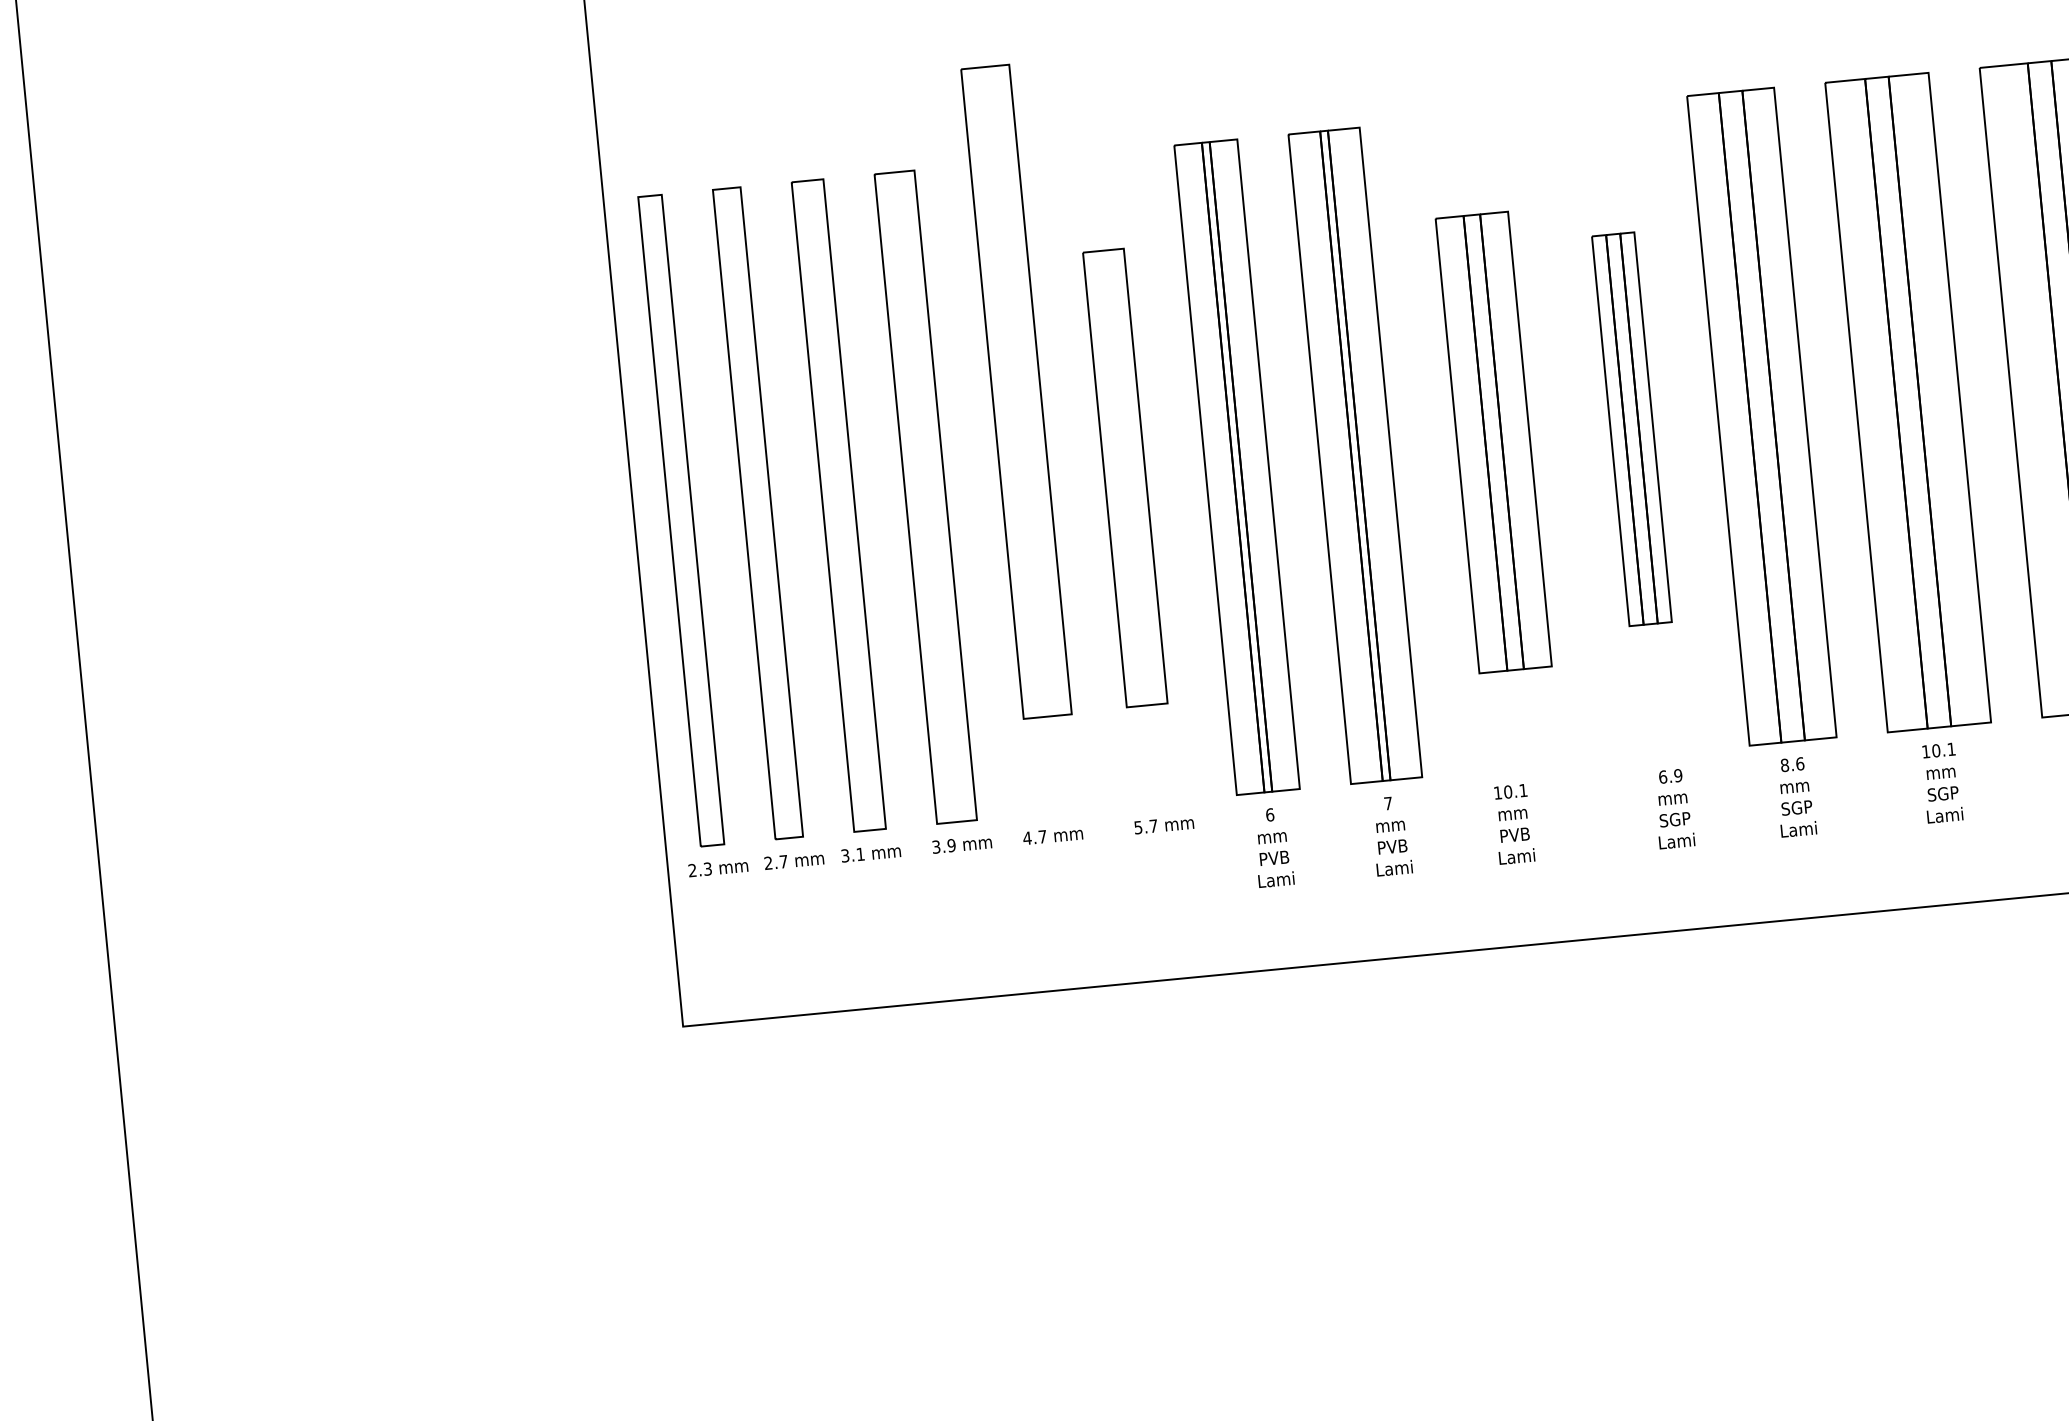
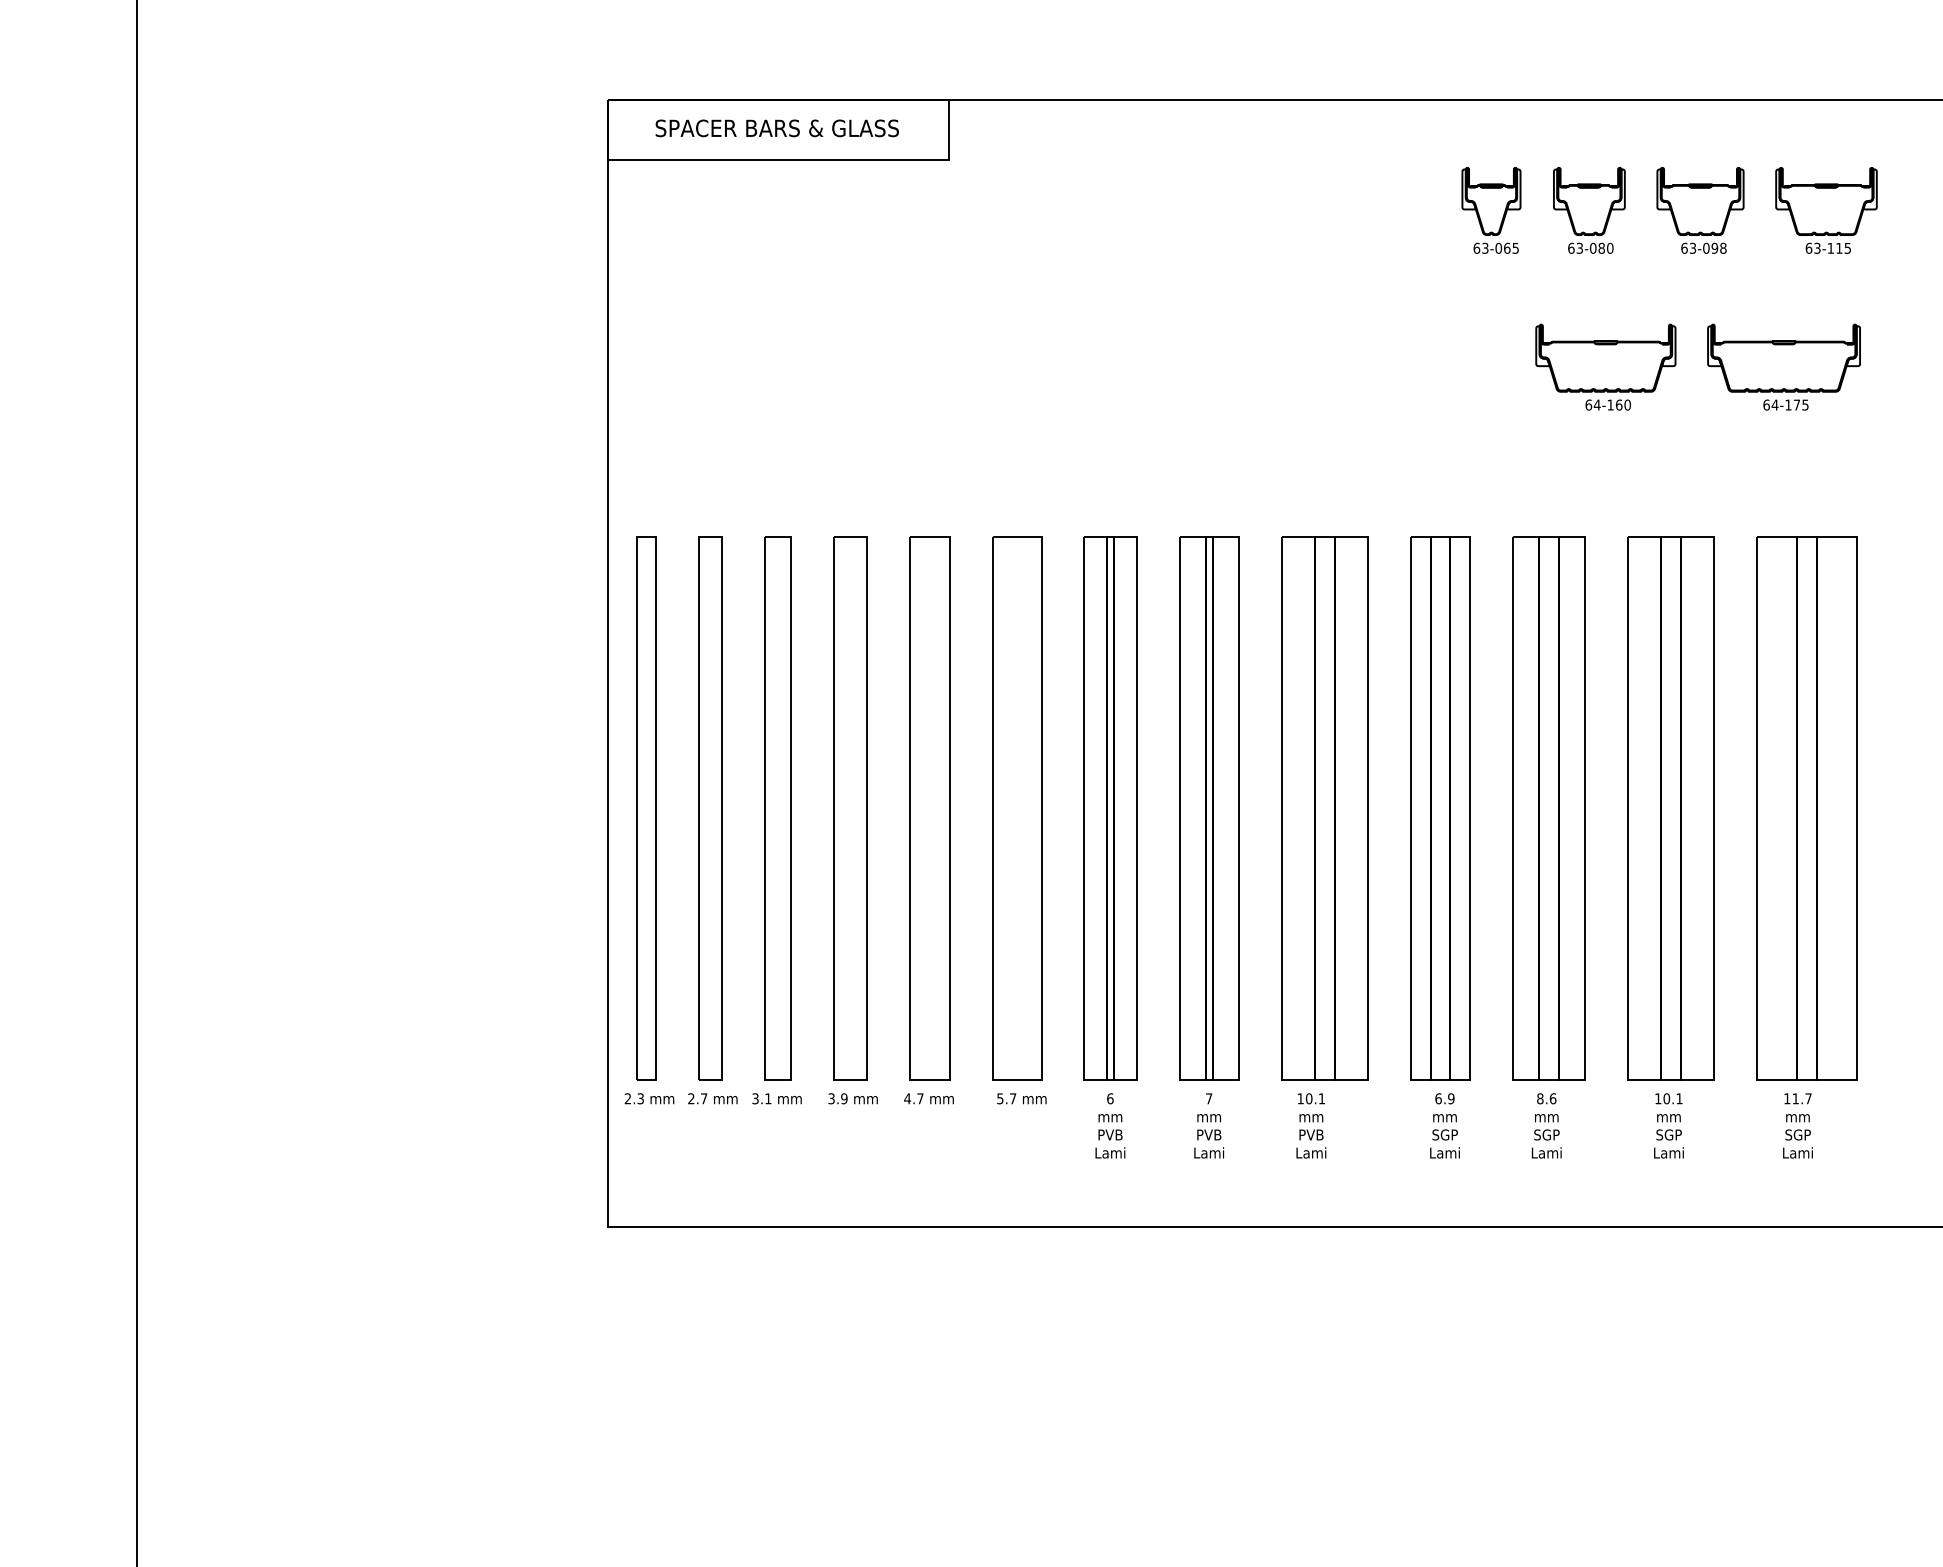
part: (1015, 391) -> (929, 808), moved
part: (1631, 429) -> (1440, 808), size x1.67
part: (1493, 442) -> (1324, 808), size x1.43
part: (1125, 478) -> (1017, 808), size x1.43

